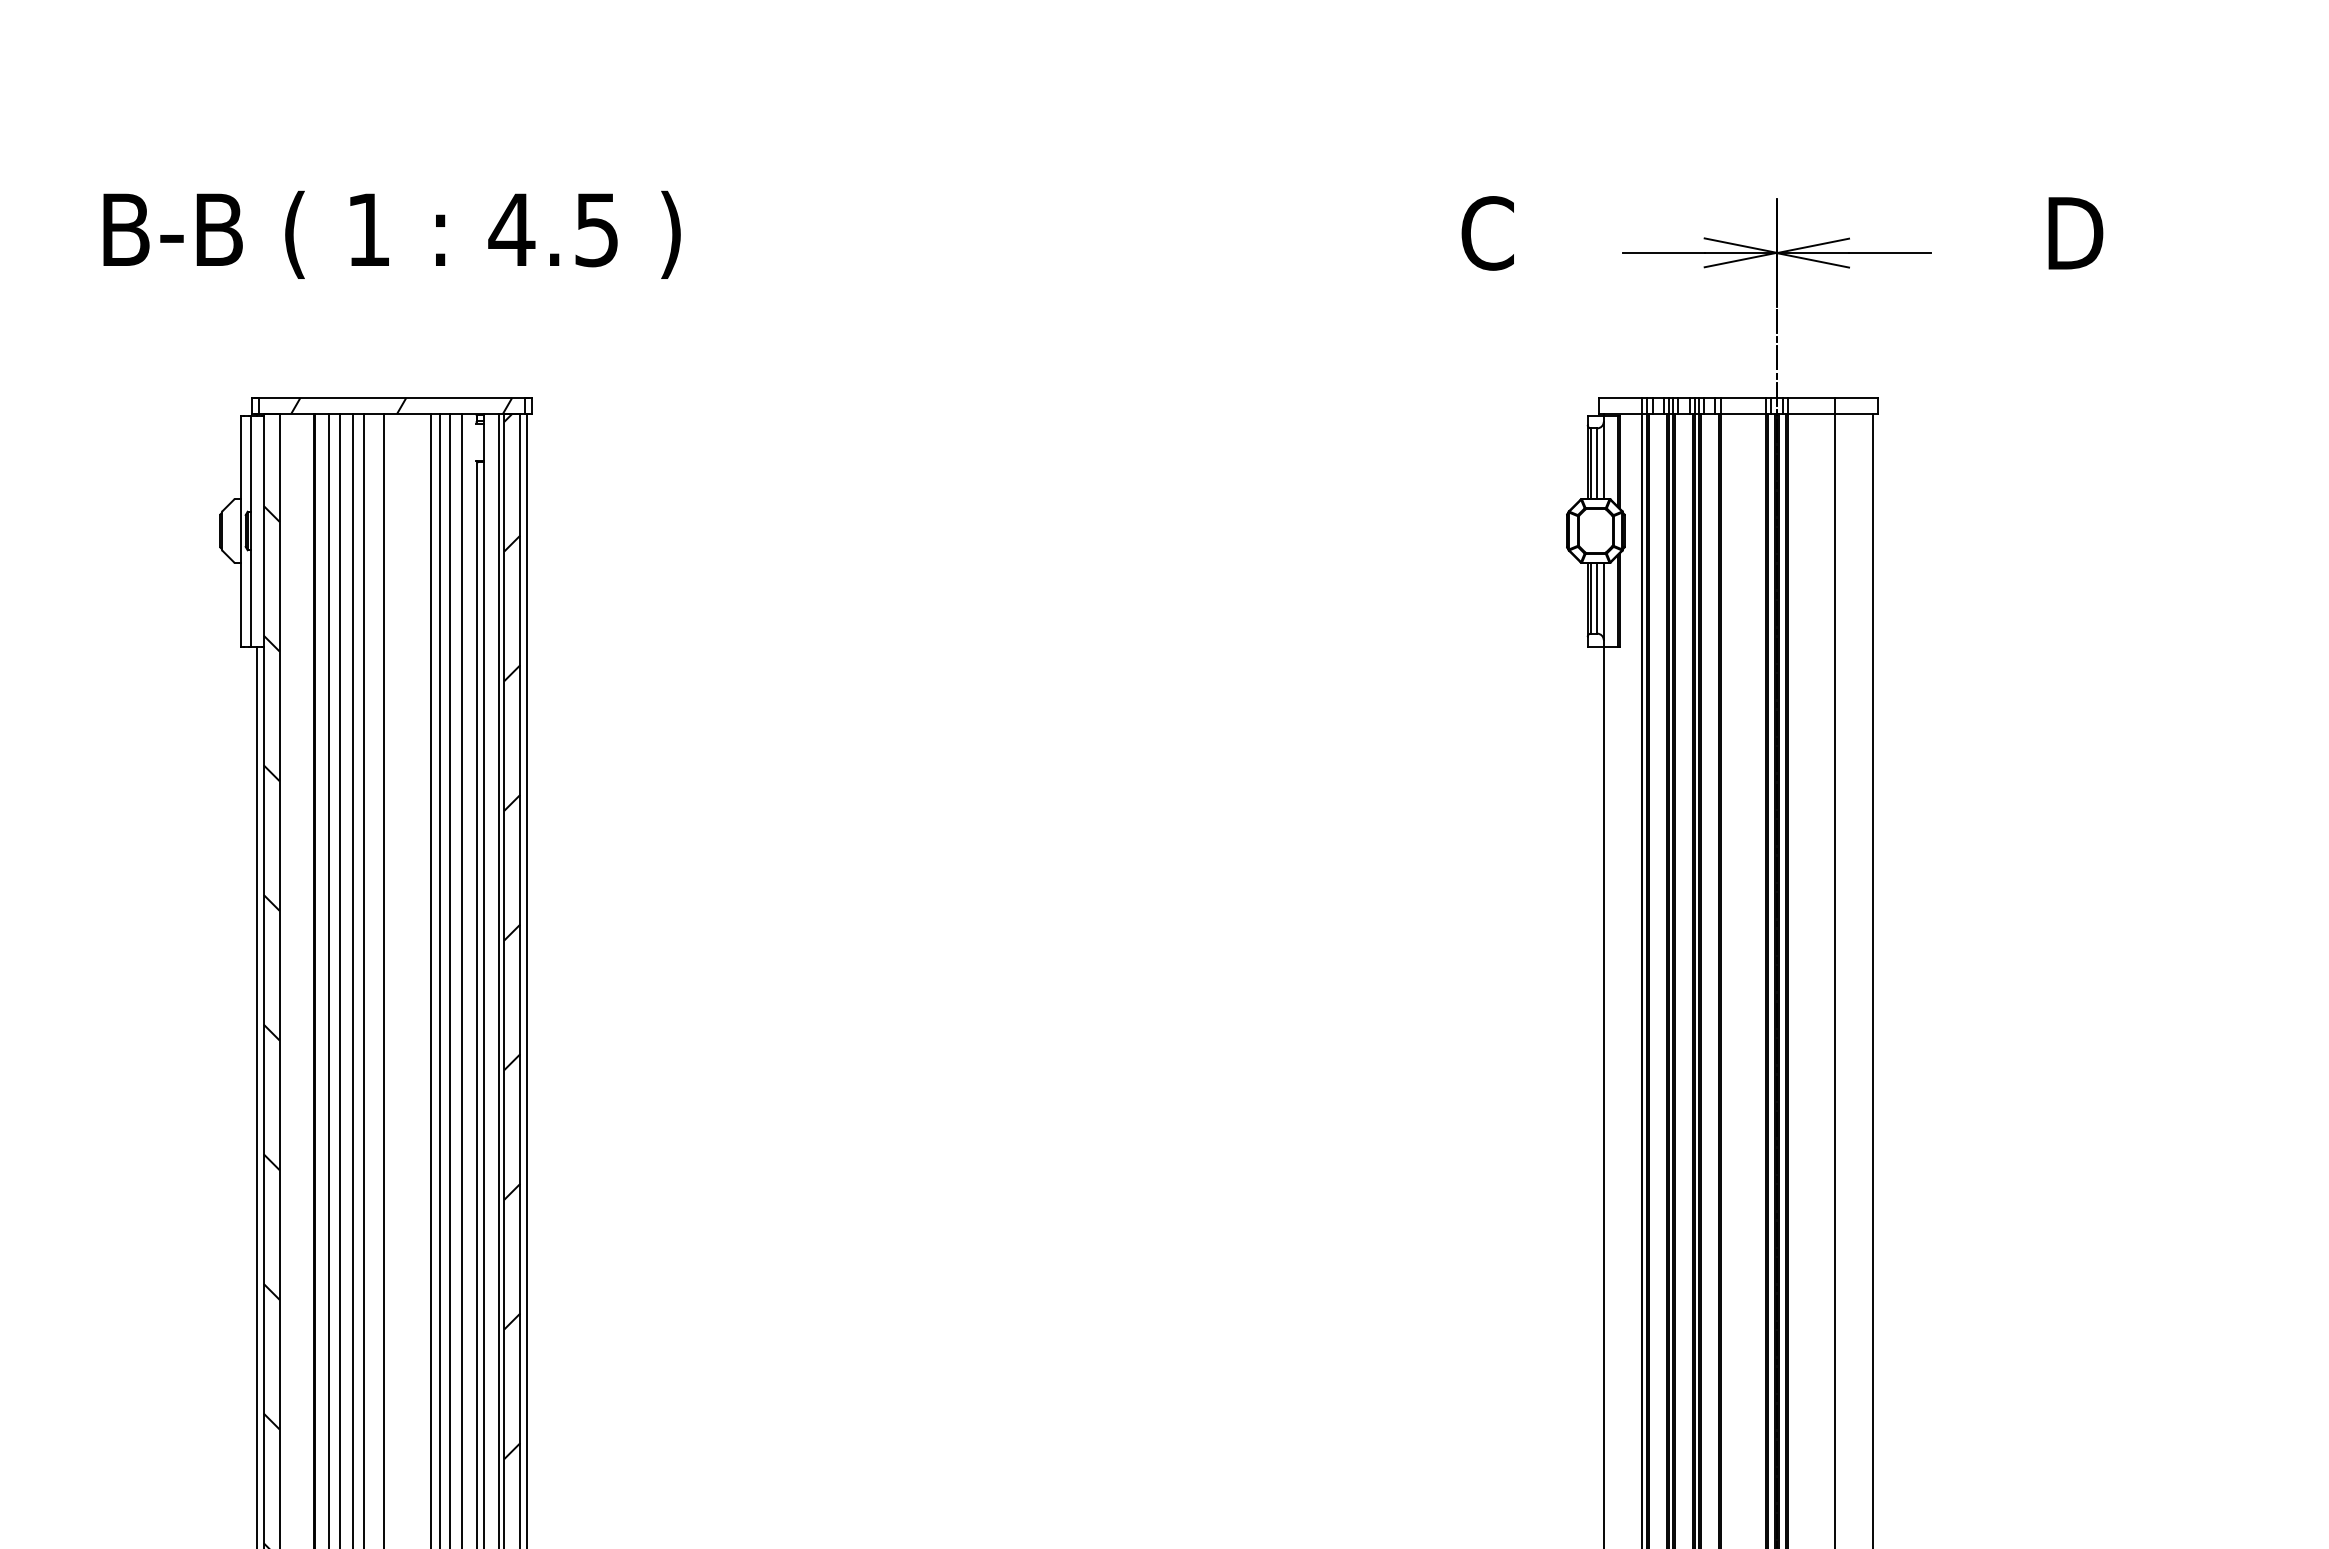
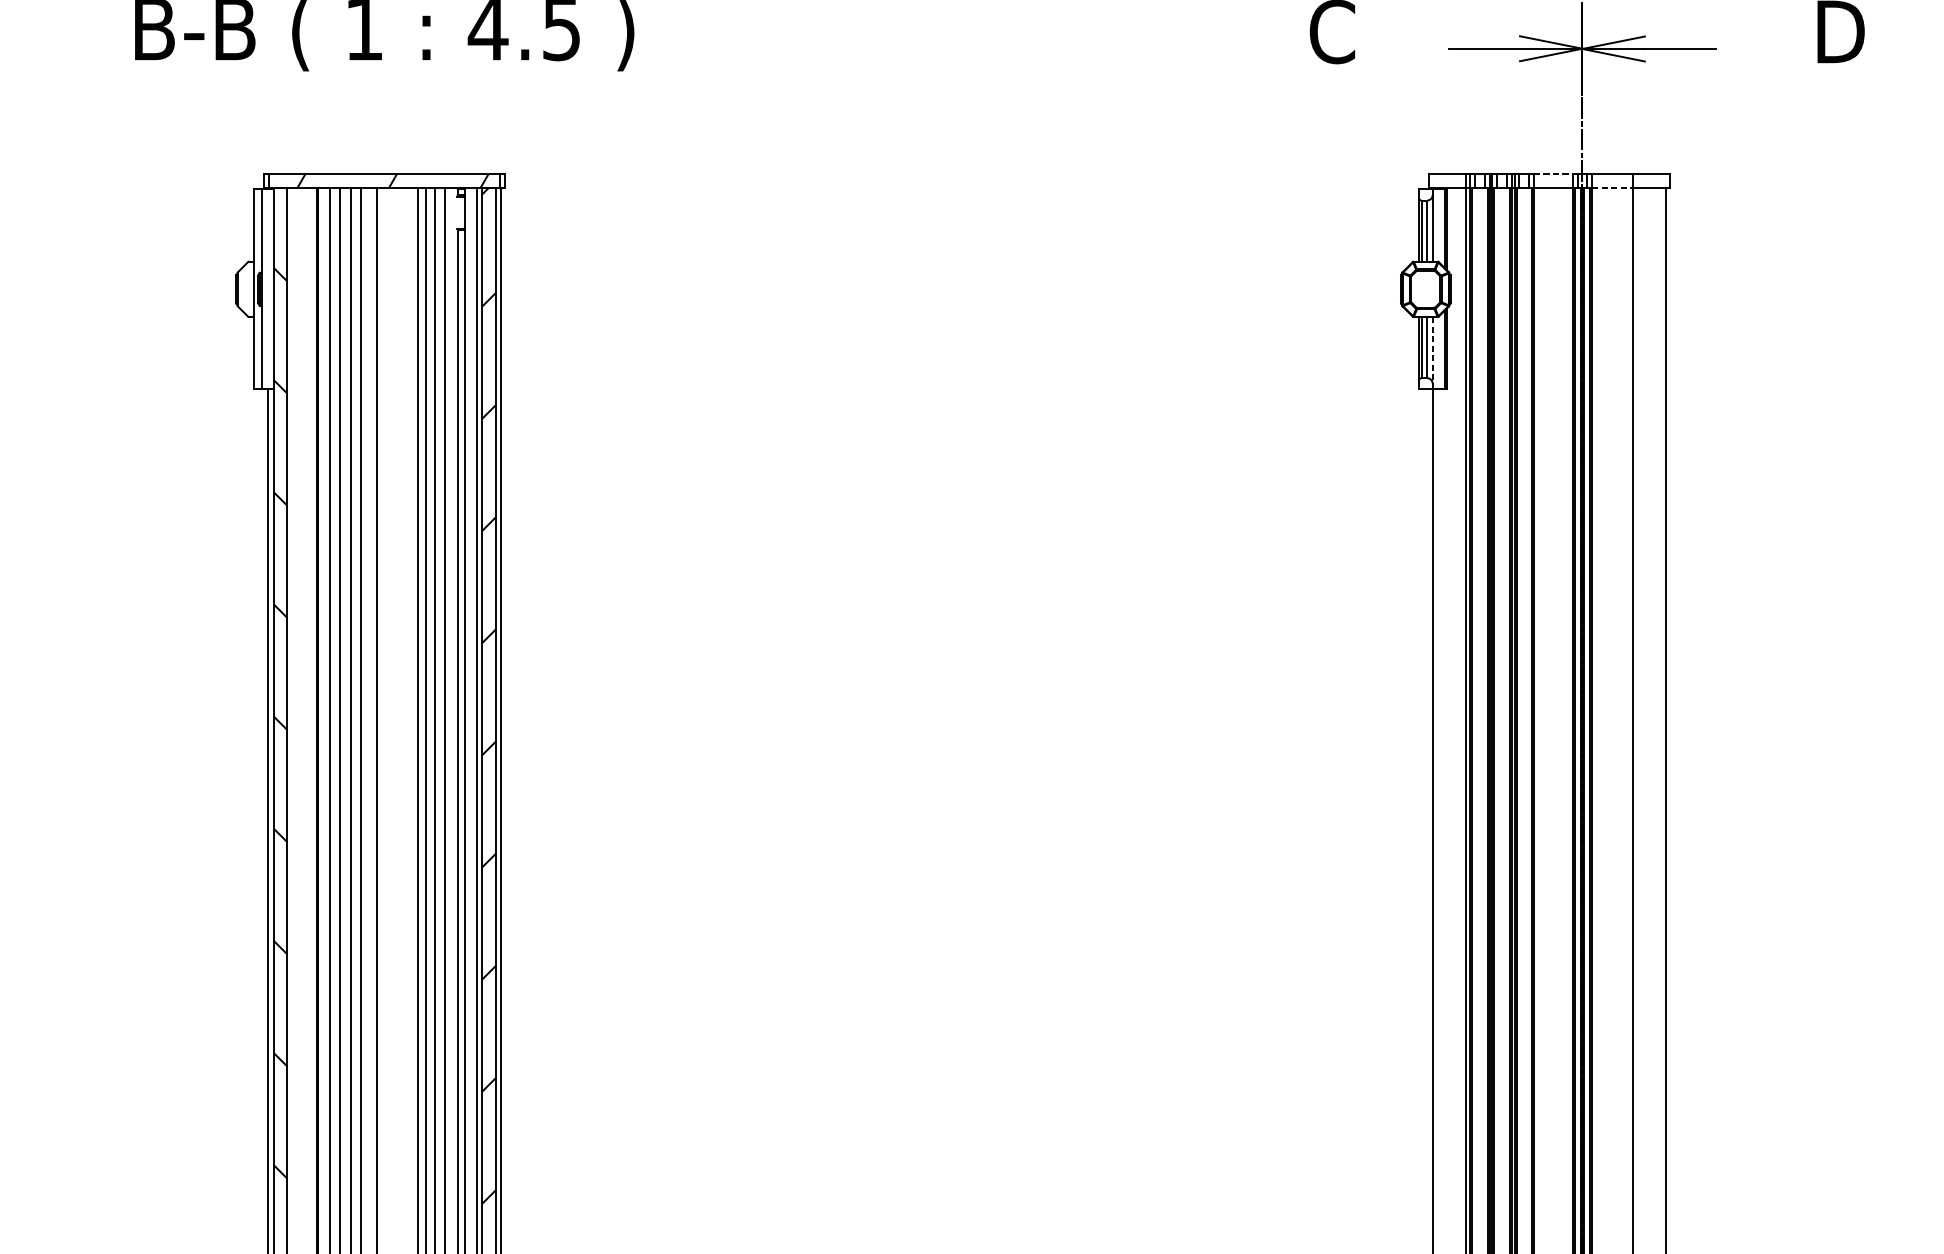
line: (1743, 397) -> (1553, 173), solid -> dashed
line: (1811, 413) -> (1612, 187), solid -> dashed
line: (1603, 601) -> (1432, 350), solid -> dashed

